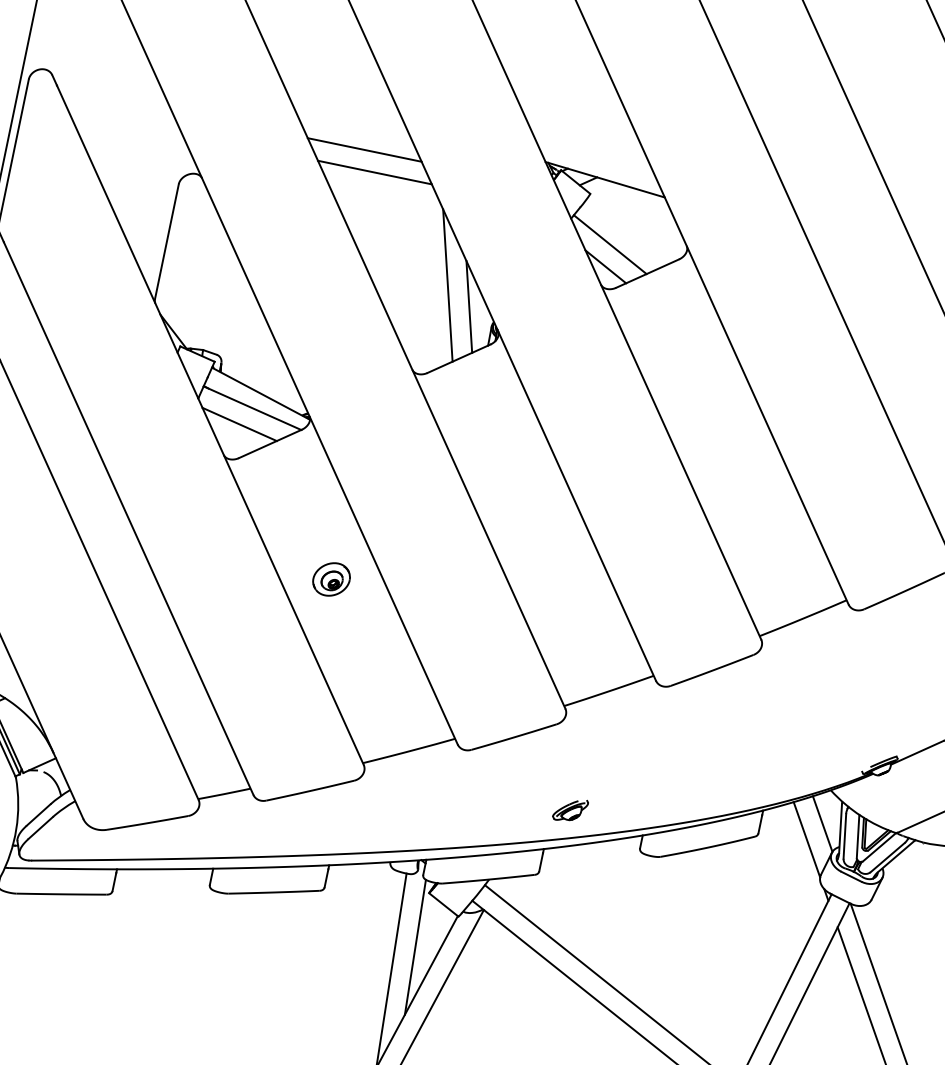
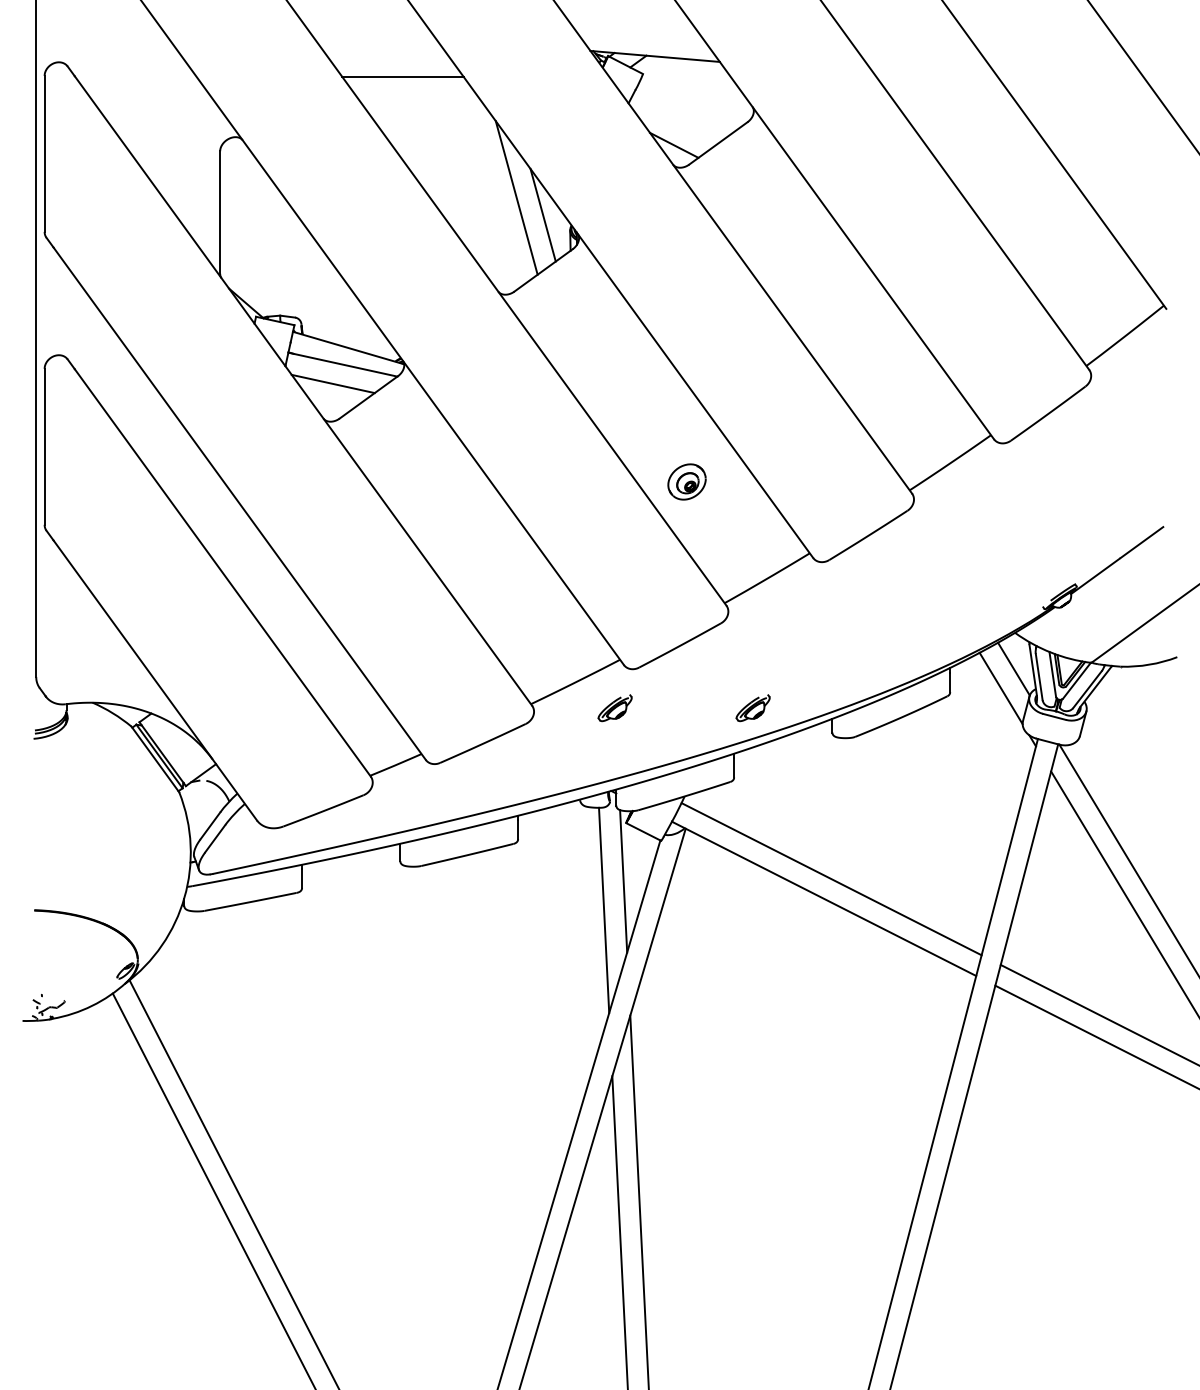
line: (374, 172) -> (417, 97), removed
line: (609, 244) -> (673, 121), removed
part: (331, 578) -> (686, 481), moved
part: (440, 783) -> (614, 708), added

